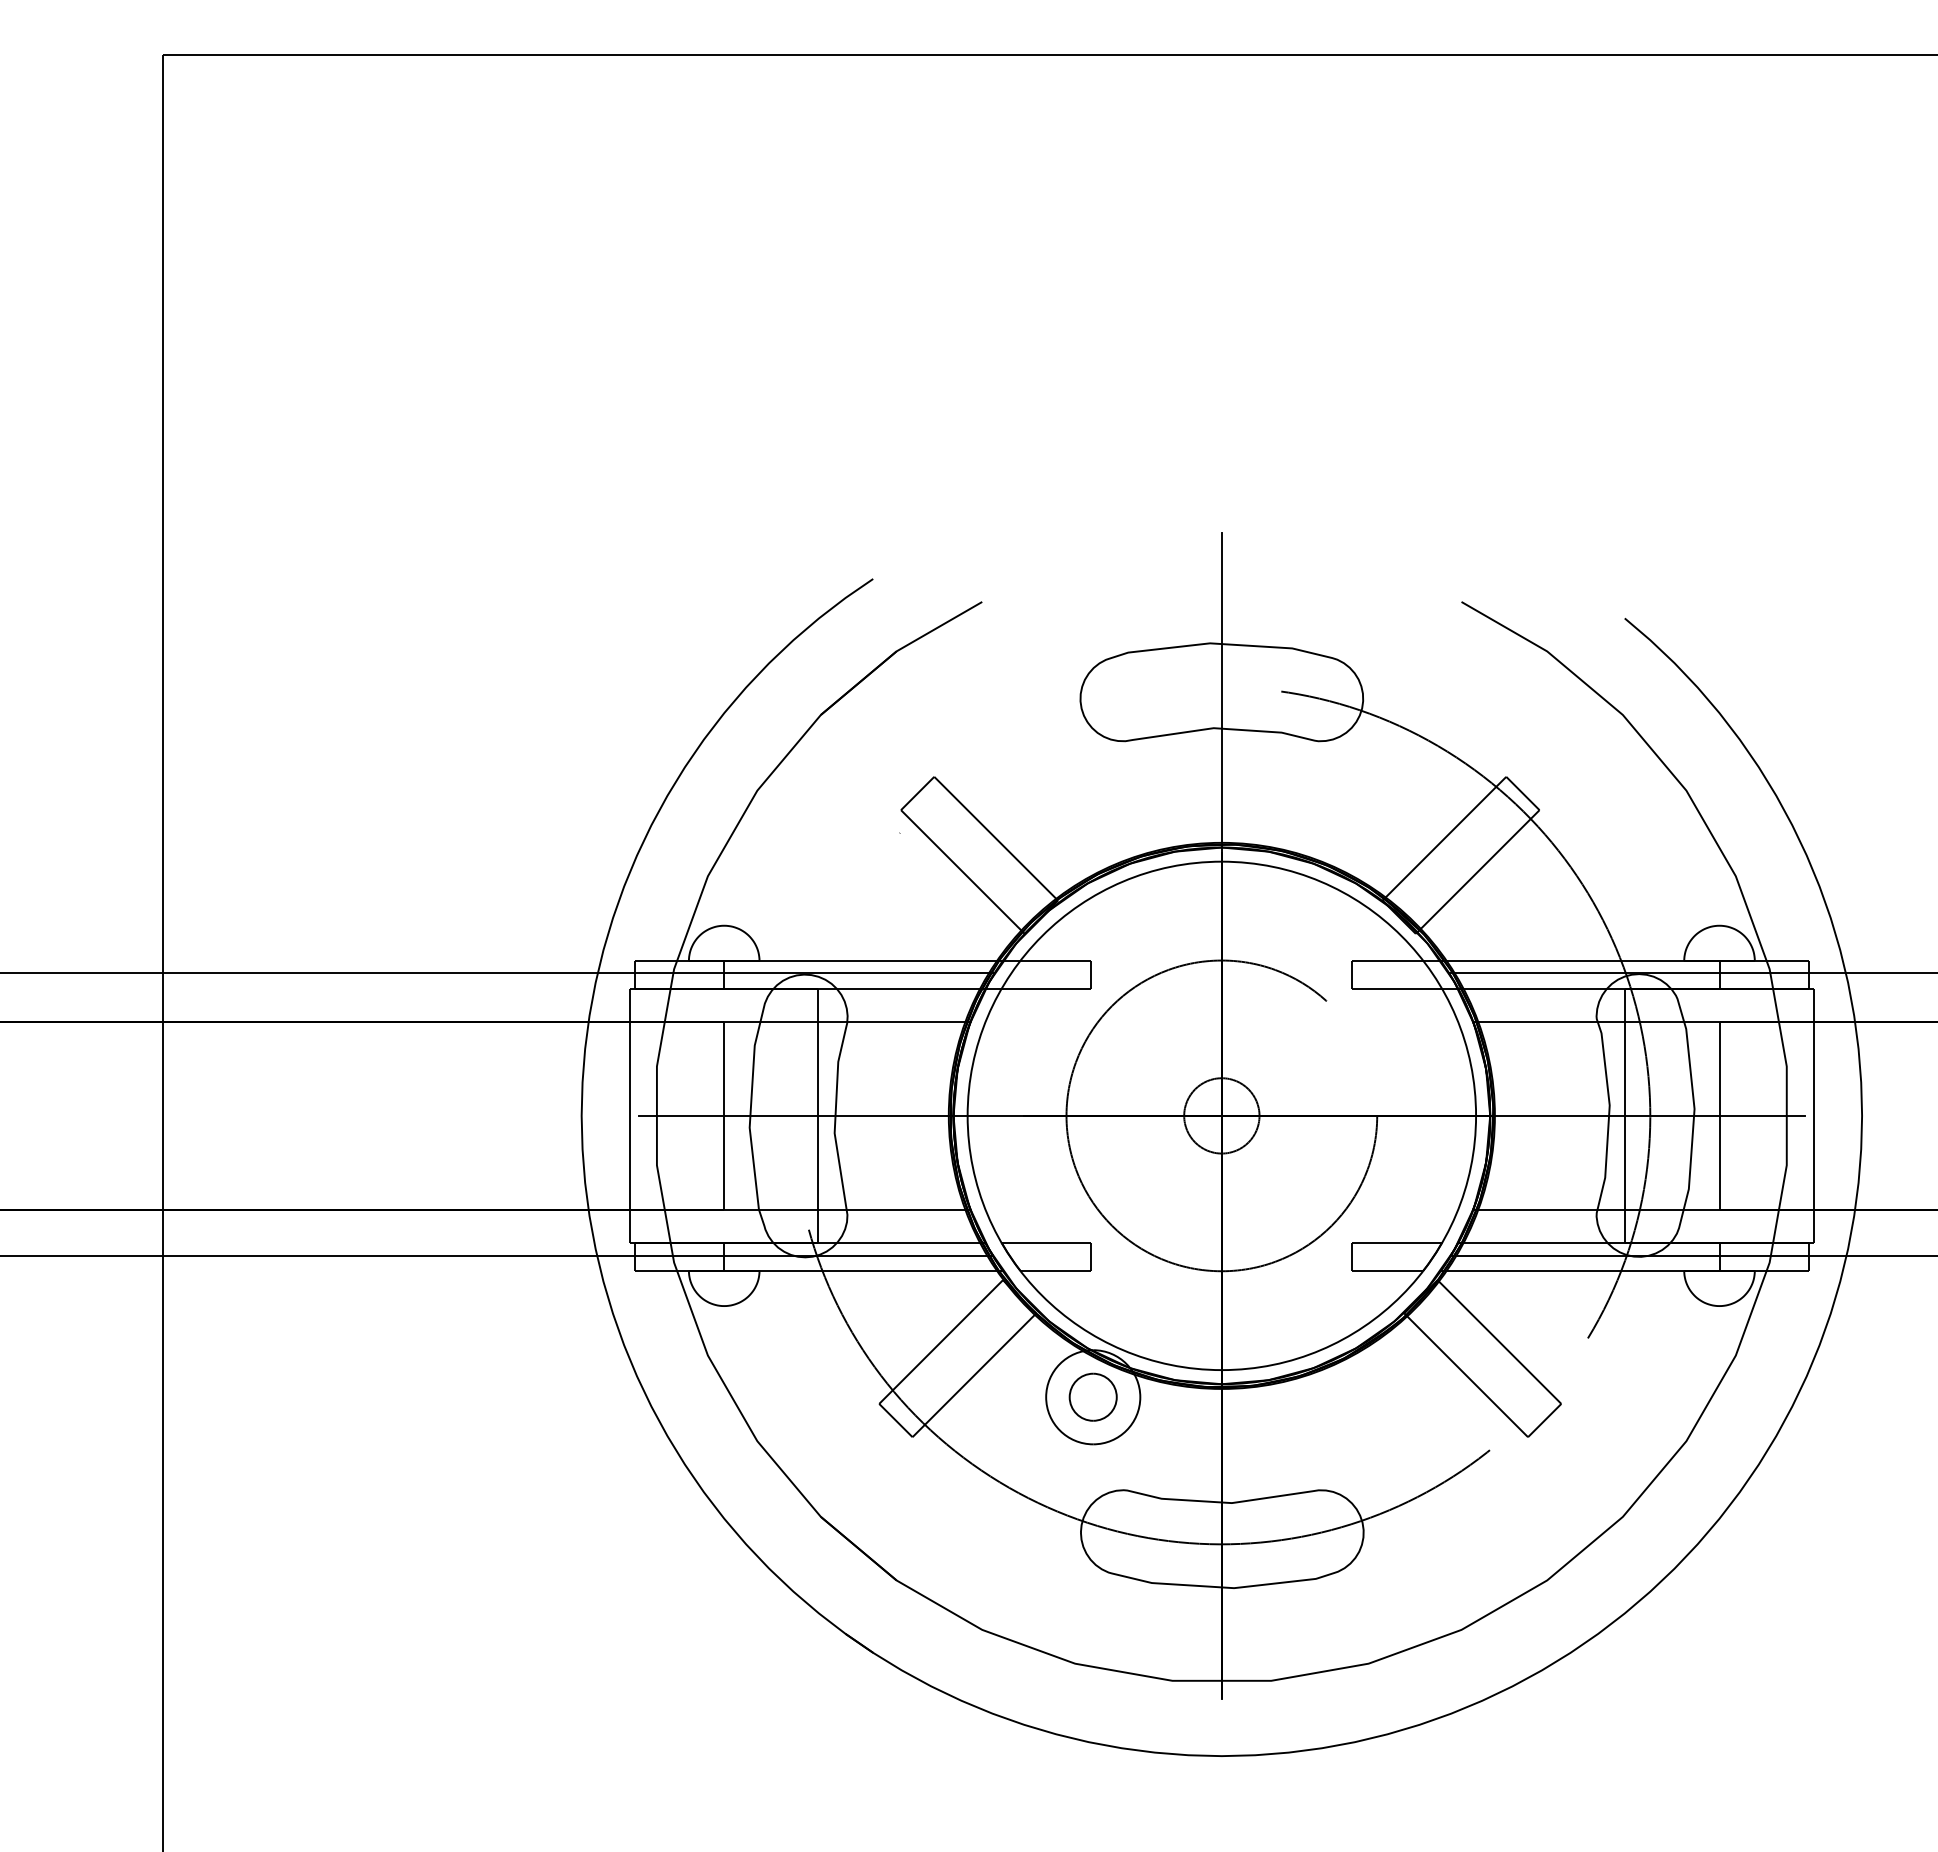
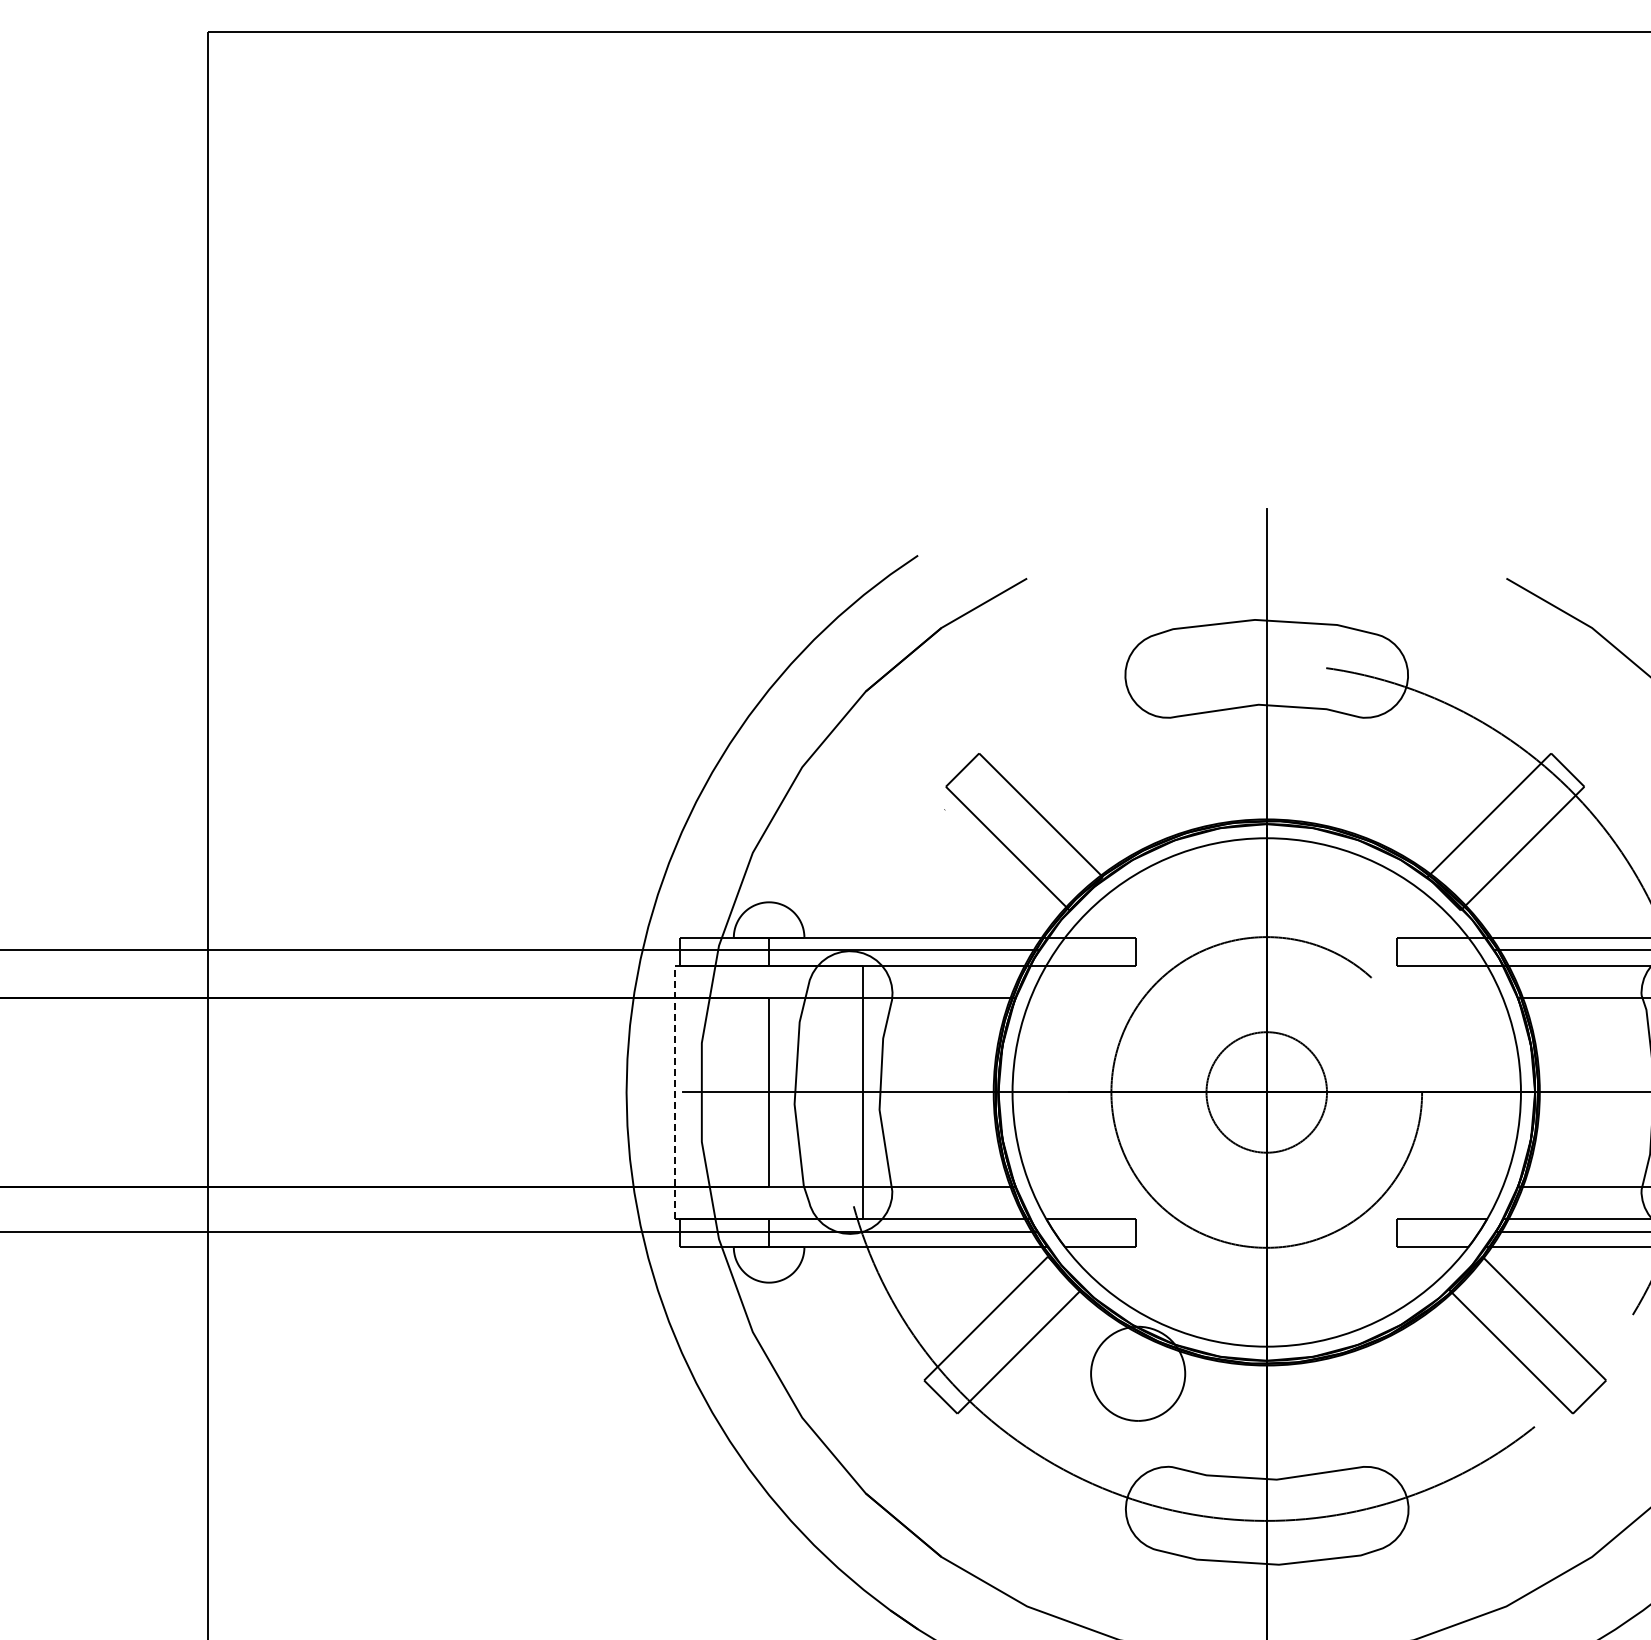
line: (630, 1115) -> (675, 1092), solid -> dashed
circle: (1221, 1115) -> (1266, 1092), size x1.6
part: (1092, 1396) -> (1137, 1373), removed

